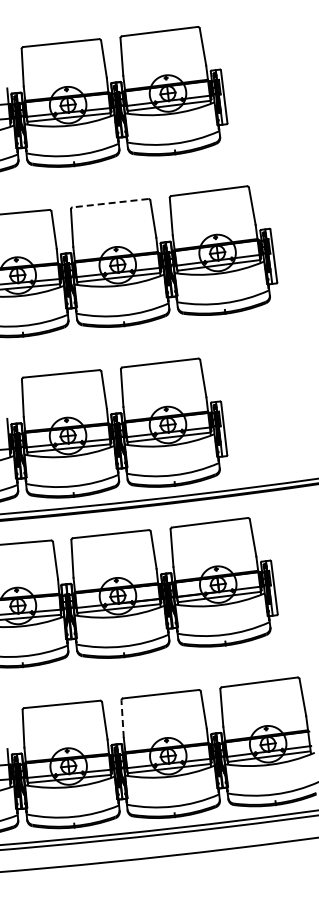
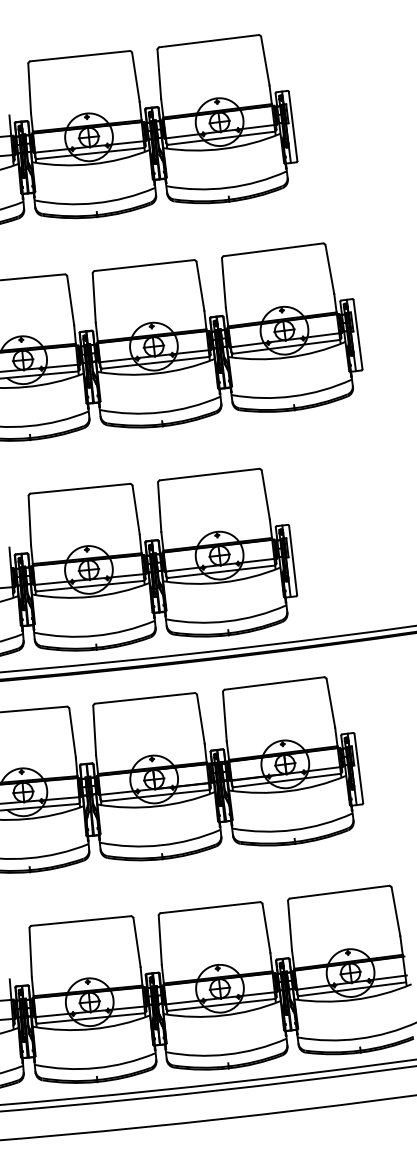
line: (110, 203) -> (144, 265), dashed -> solid
line: (122, 719) -> (160, 940), dashed -> solid

